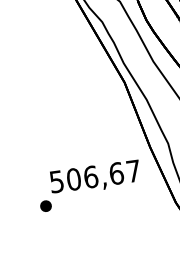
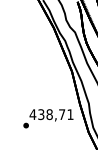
text: (94, 176) -> (51, 114), 506,67 -> 438,71

